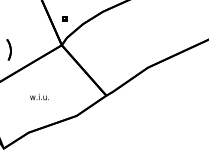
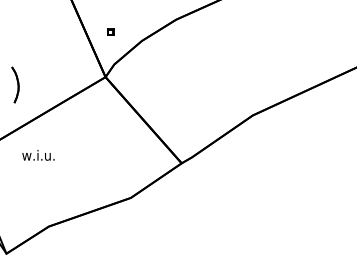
text: (39, 97) -> (38, 156), moved

